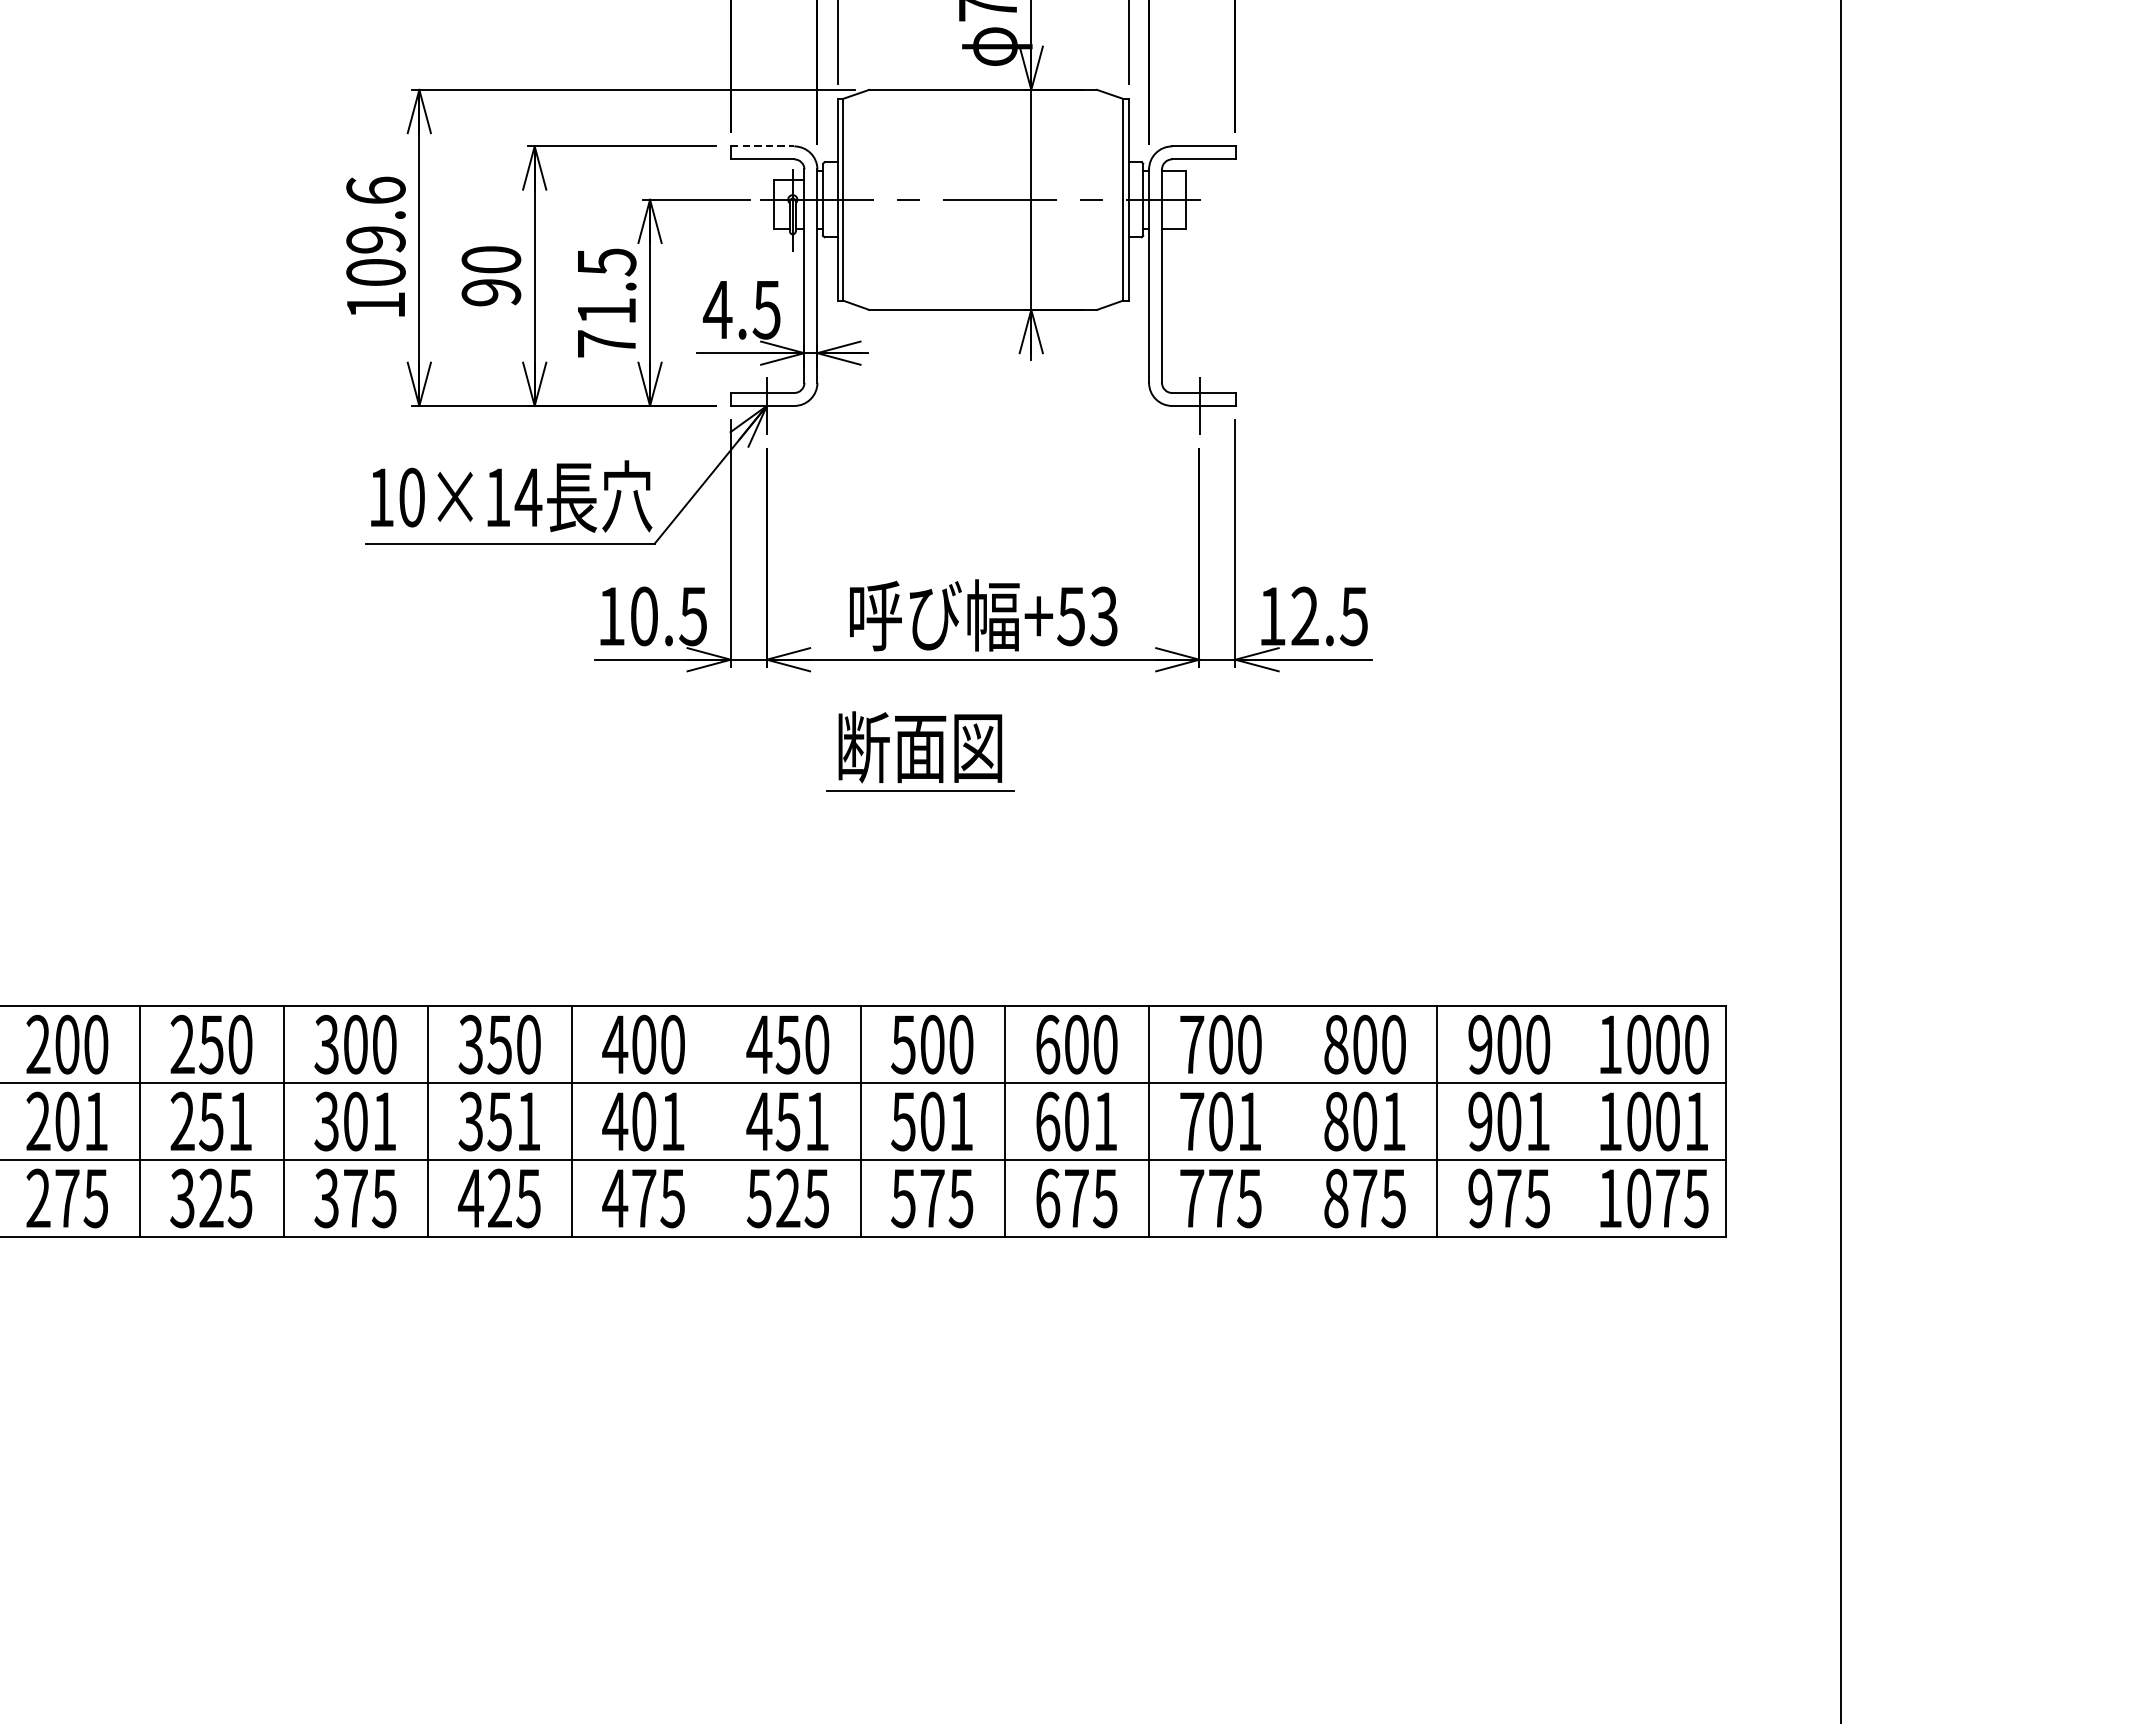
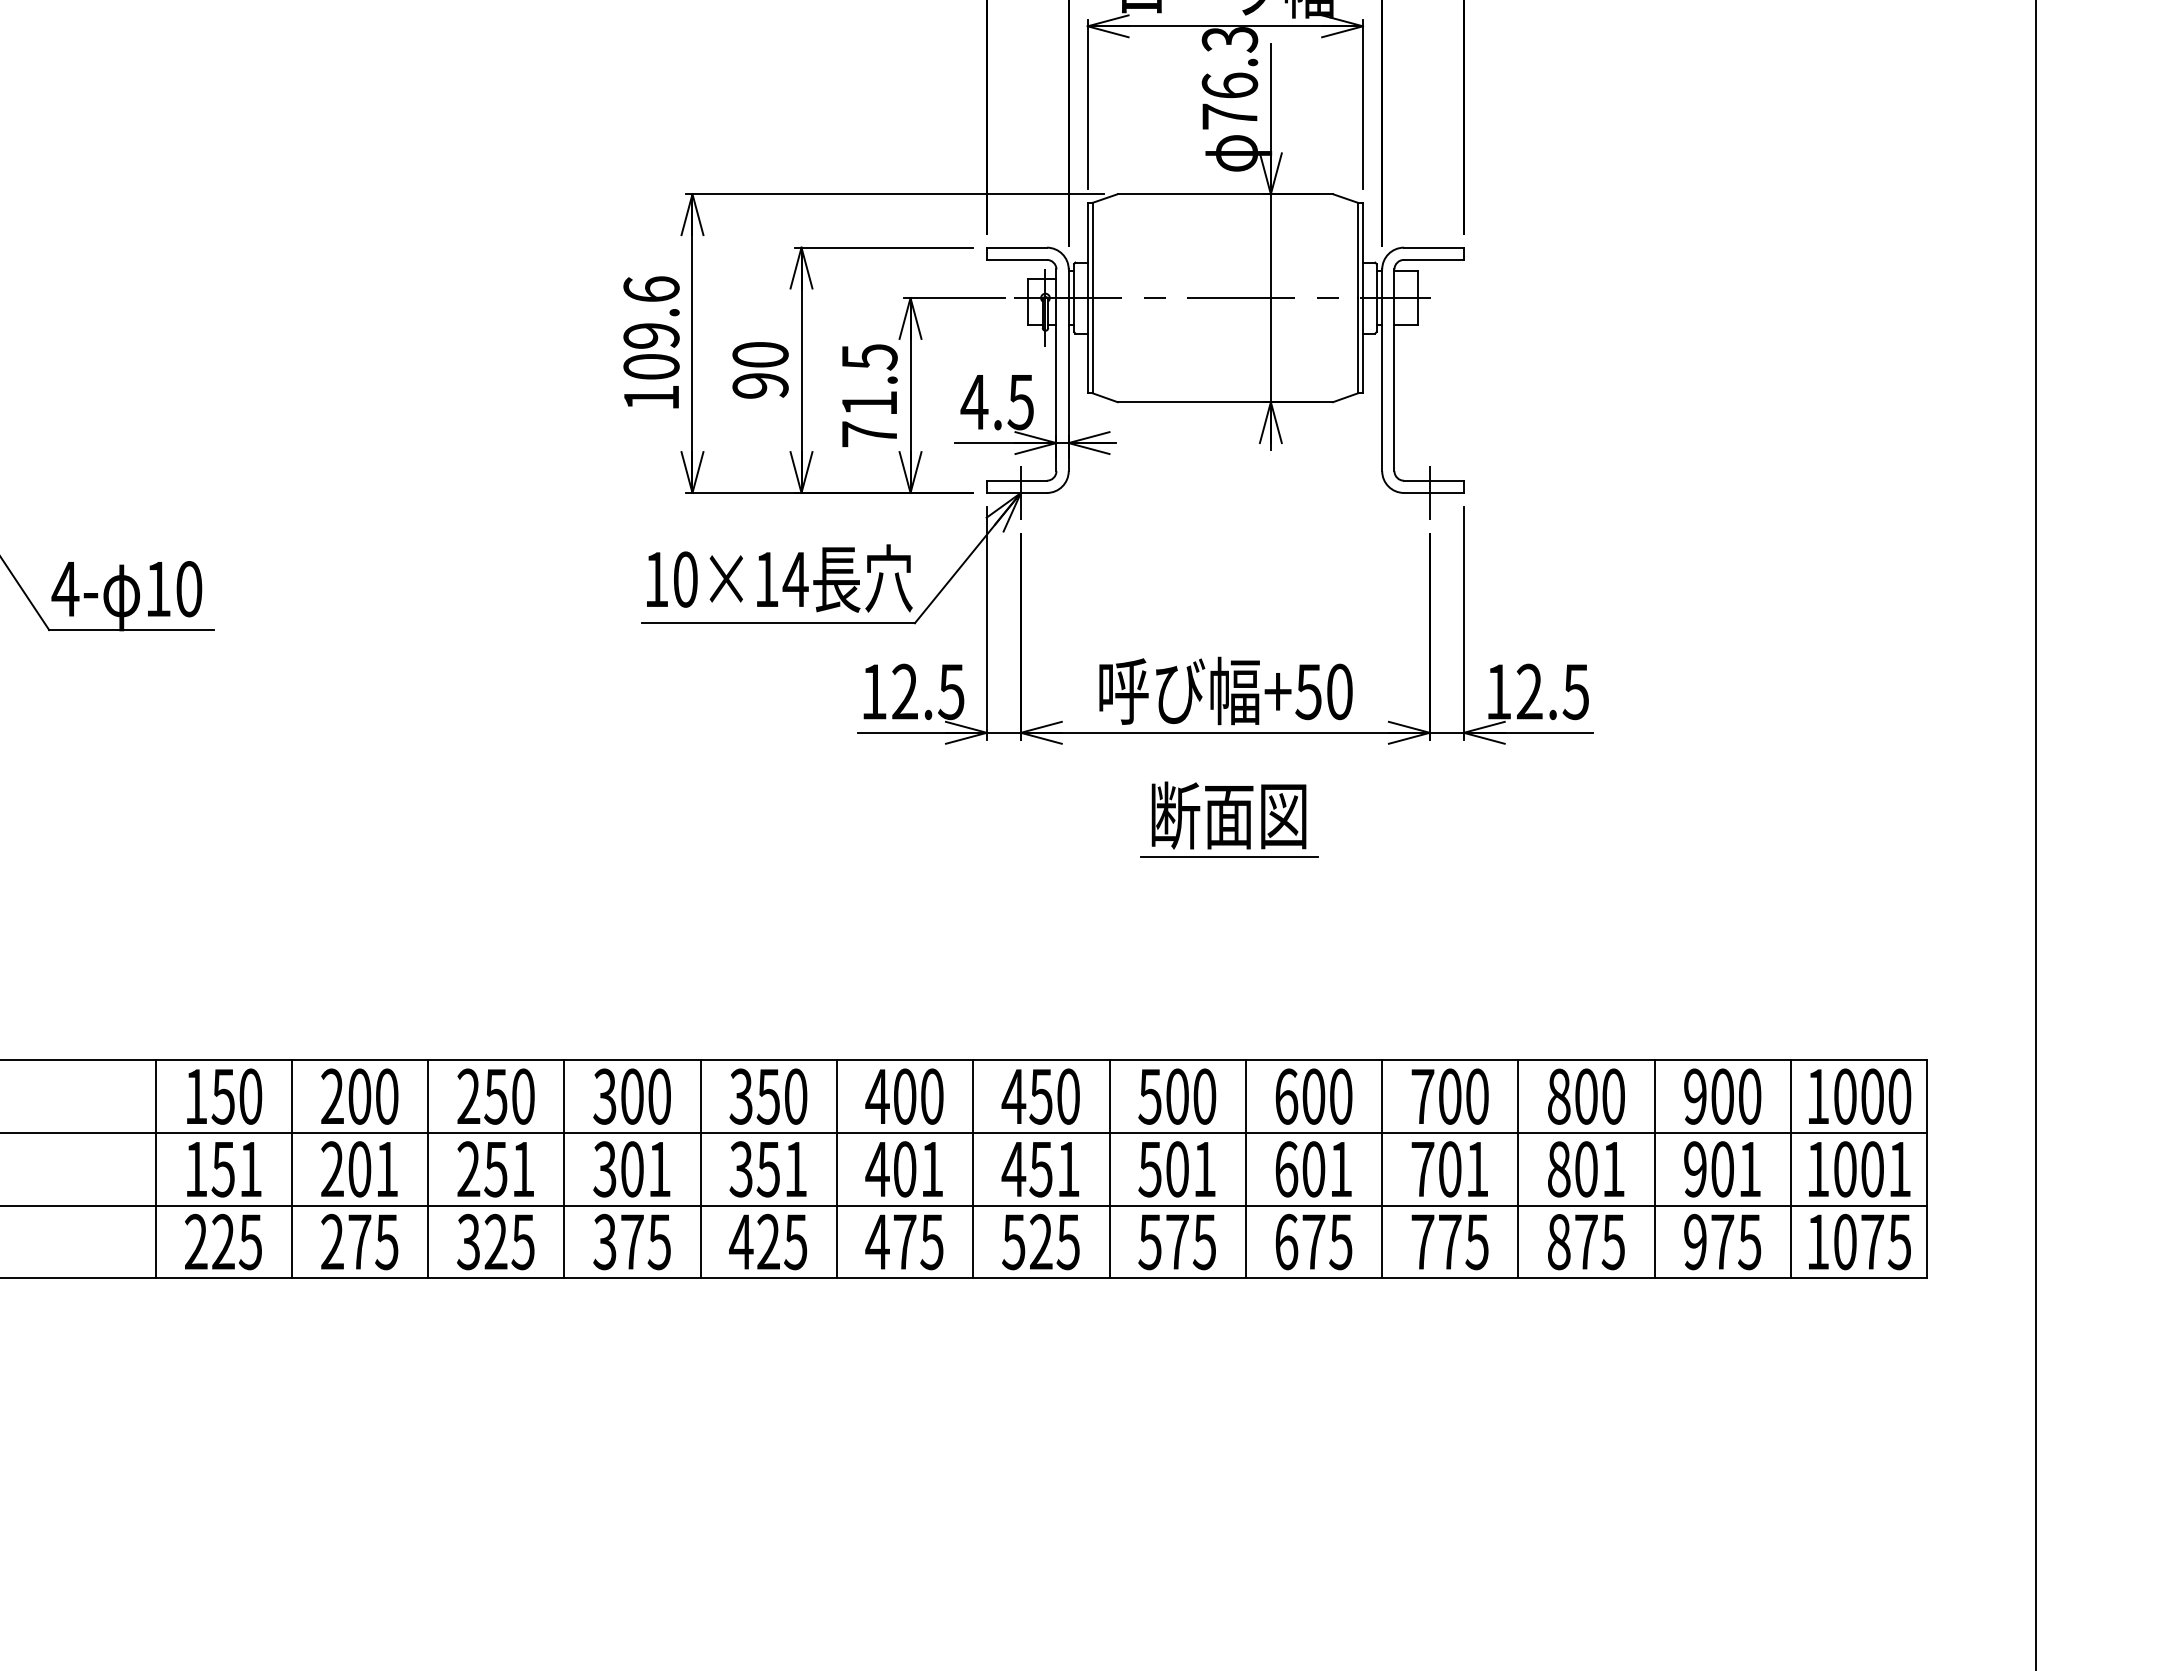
line: (762, 146) -> (1016, 247), dashed -> solid
text: (643, 616) -> (904, 691), 10.5 -> 12.5
text: (1103, 616) -> (1339, 691), +53 -> +50
part: (920, 751) -> (1229, 819), moved
line: (716, 1121) -> (973, 1169), added
line: (1293, 1121) -> (1518, 1169), added
line: (1581, 1121) -> (1790, 1169), added

